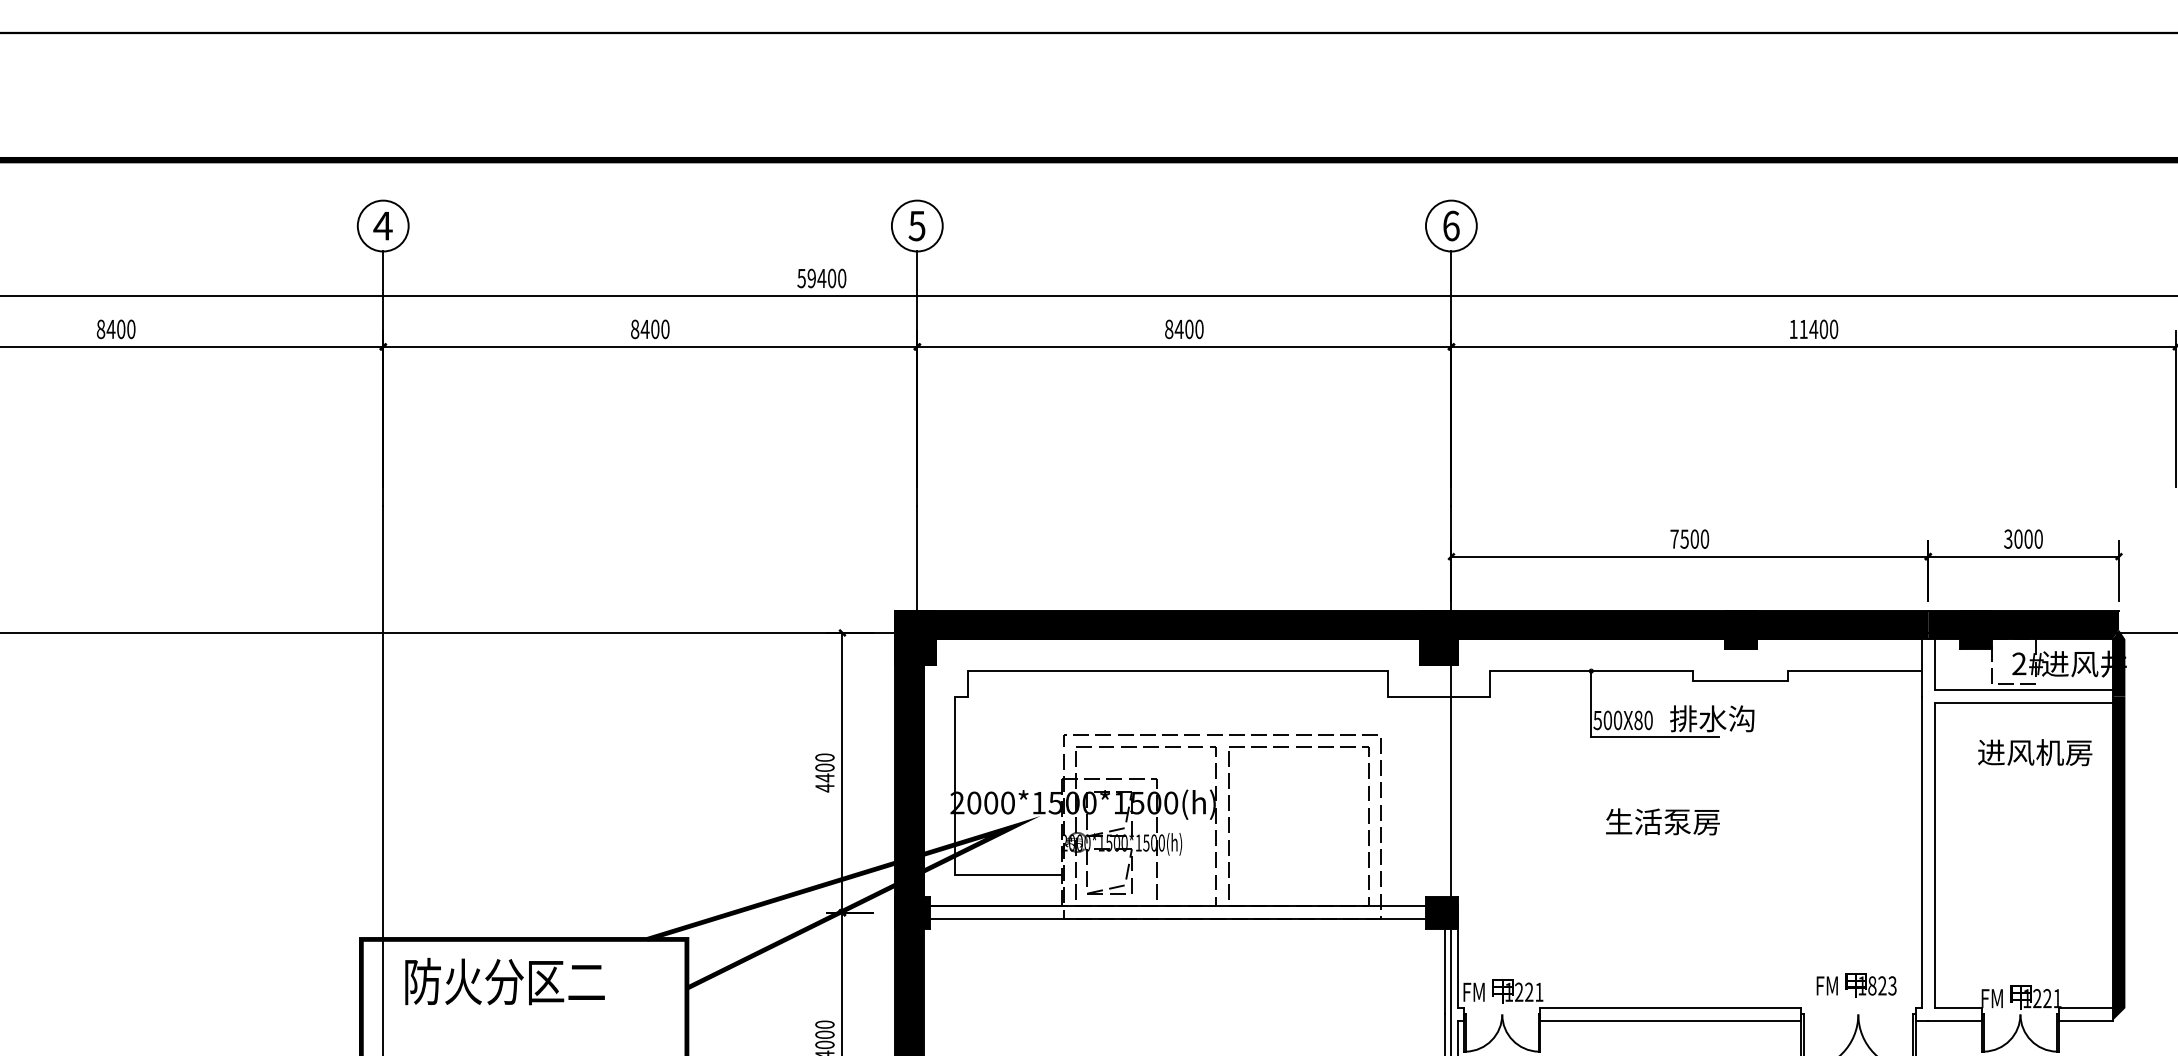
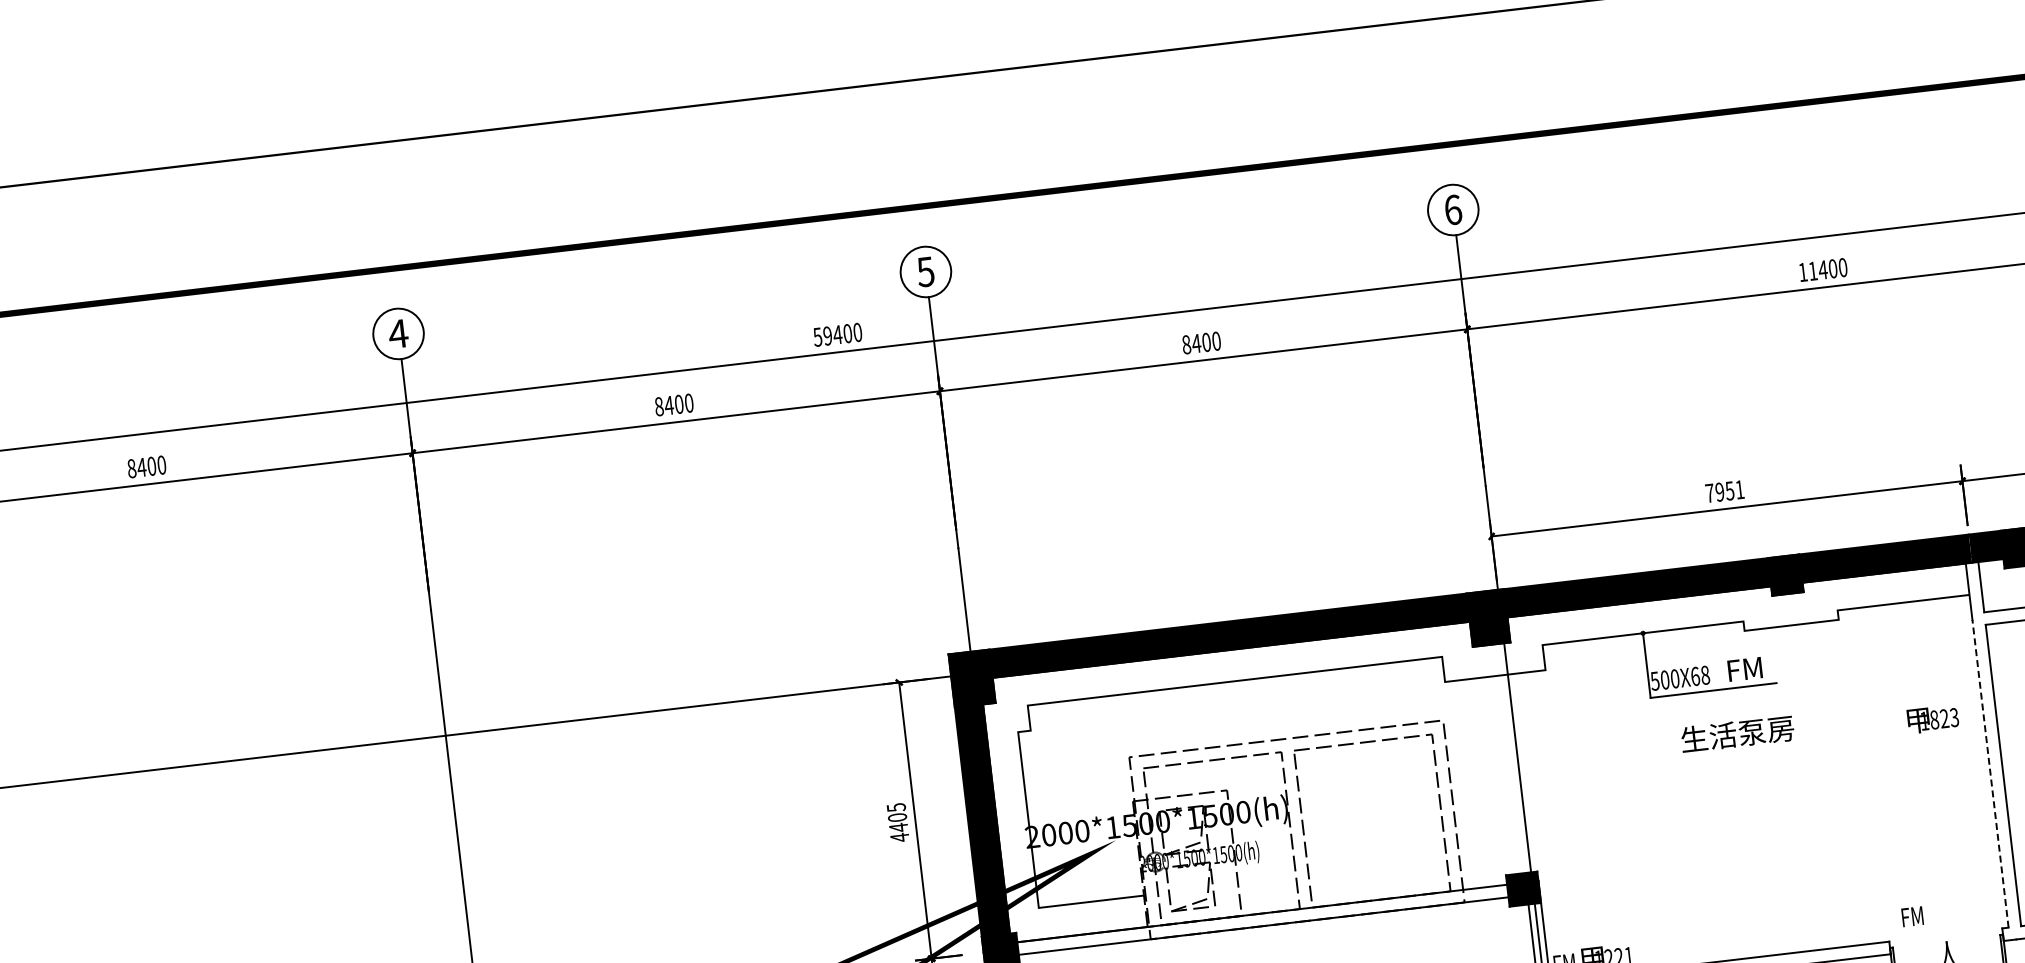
text: (1694, 538) -> (1729, 490), 7500 -> 7951
text: (1712, 718) -> (1768, 665), 排水沟 -> FM
text: (1643, 719) -> (1700, 674), 500X80 -> 500X68
text: (824, 757) -> (895, 807), 4400 -> 4405
text: (1662, 821) -> (1737, 733), moved
line: (1921, 852) -> (1990, 774), solid -> dashed
text: (1870, 985) -> (1932, 719), moved

